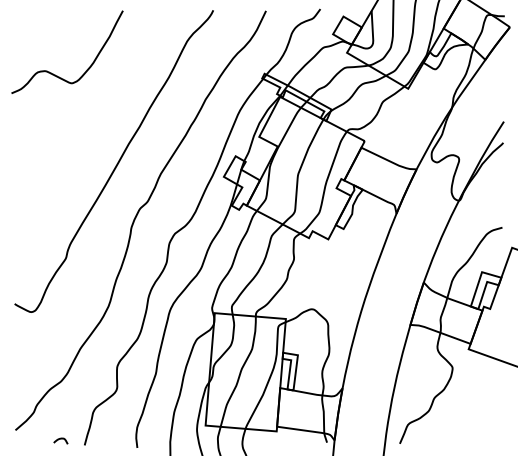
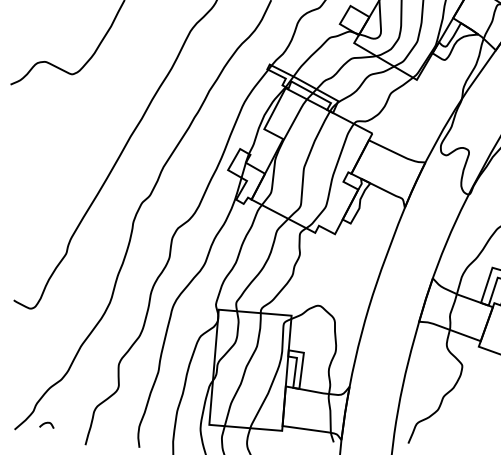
curve: (60, 439) -> (46, 423), moved

